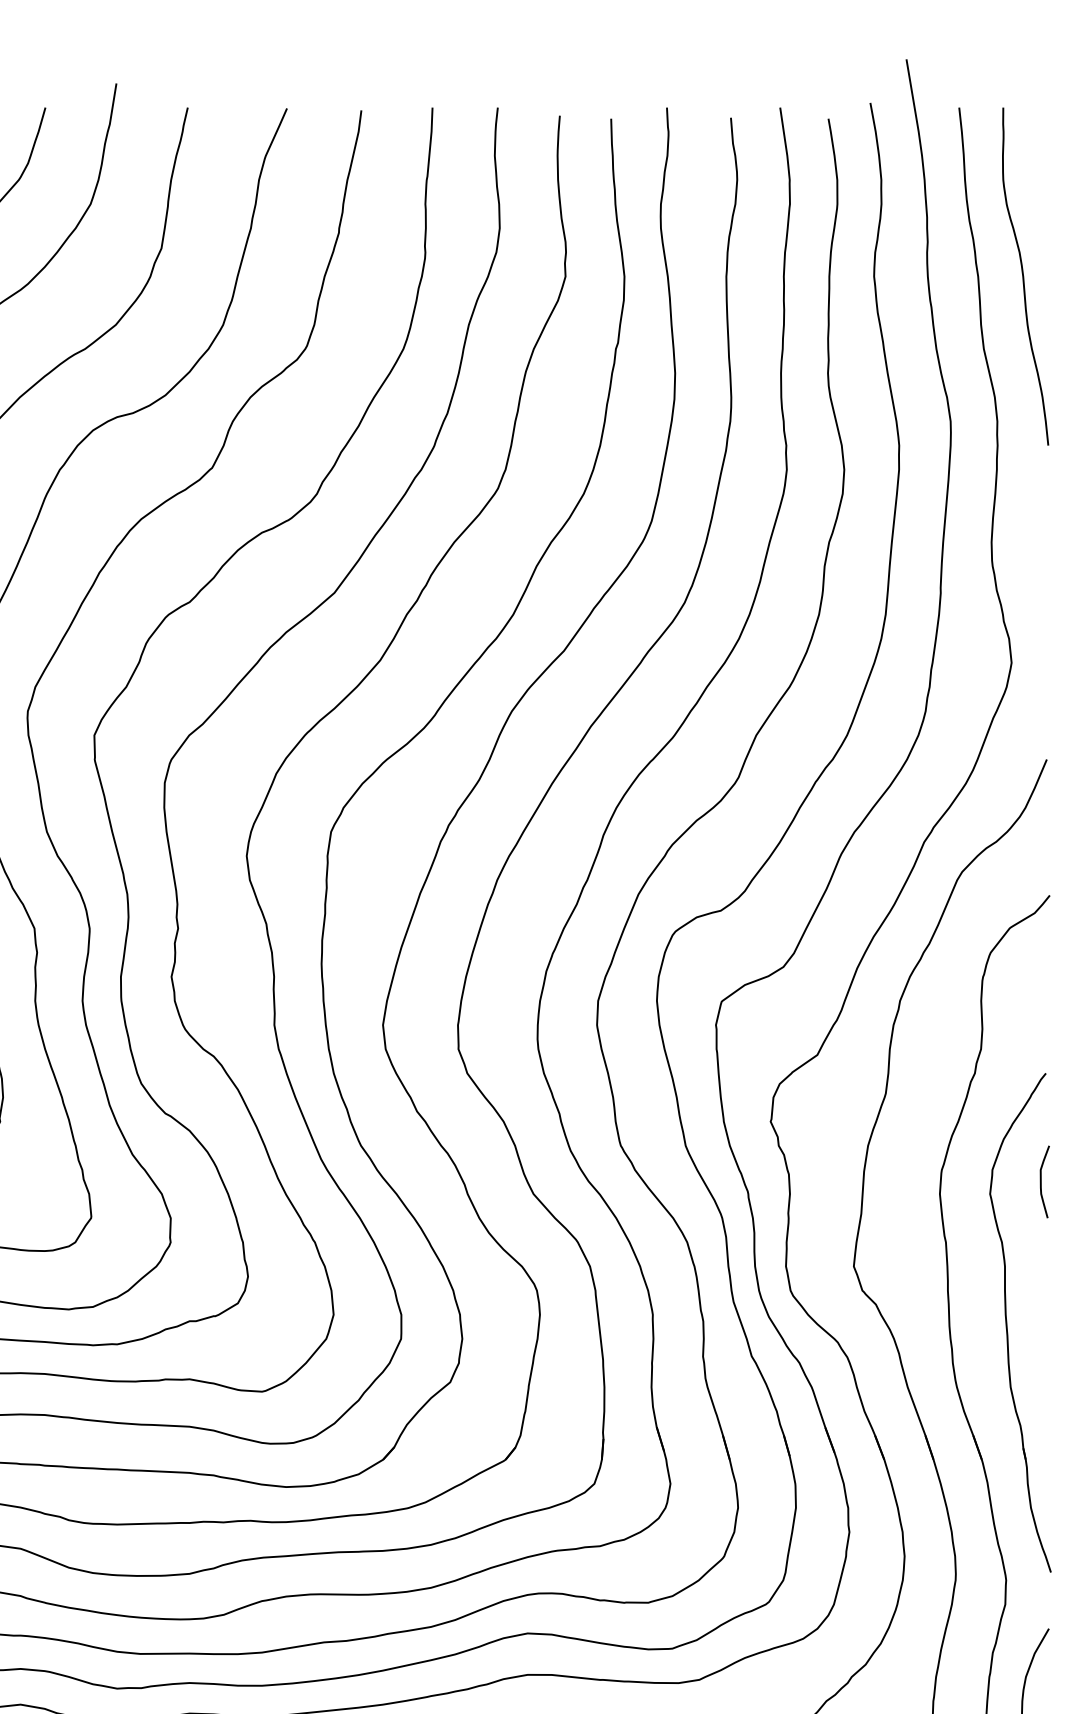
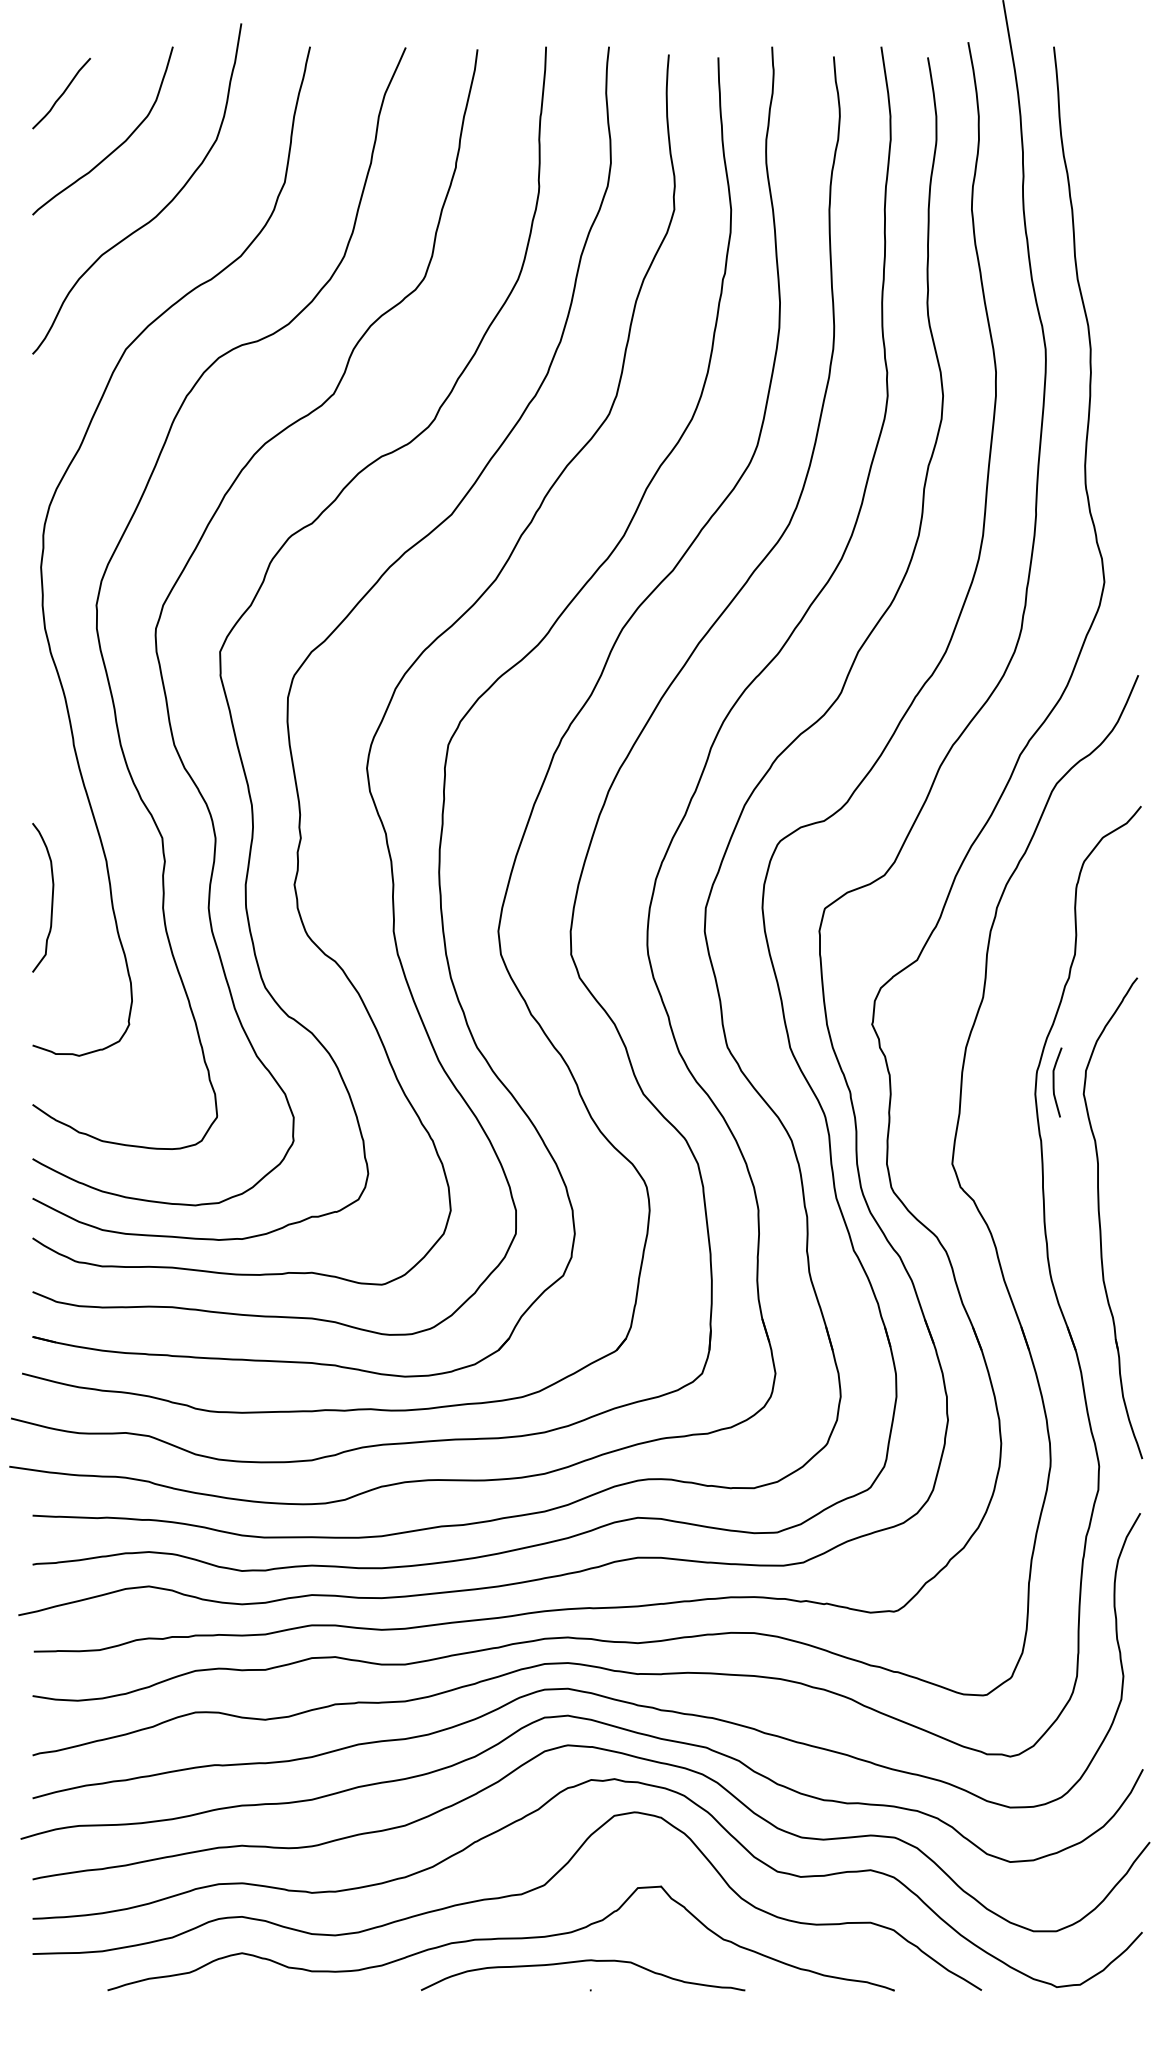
curve: (1024, 276) -> (1116, 209), removed
curve: (1041, 1181) -> (1054, 1082), moved

